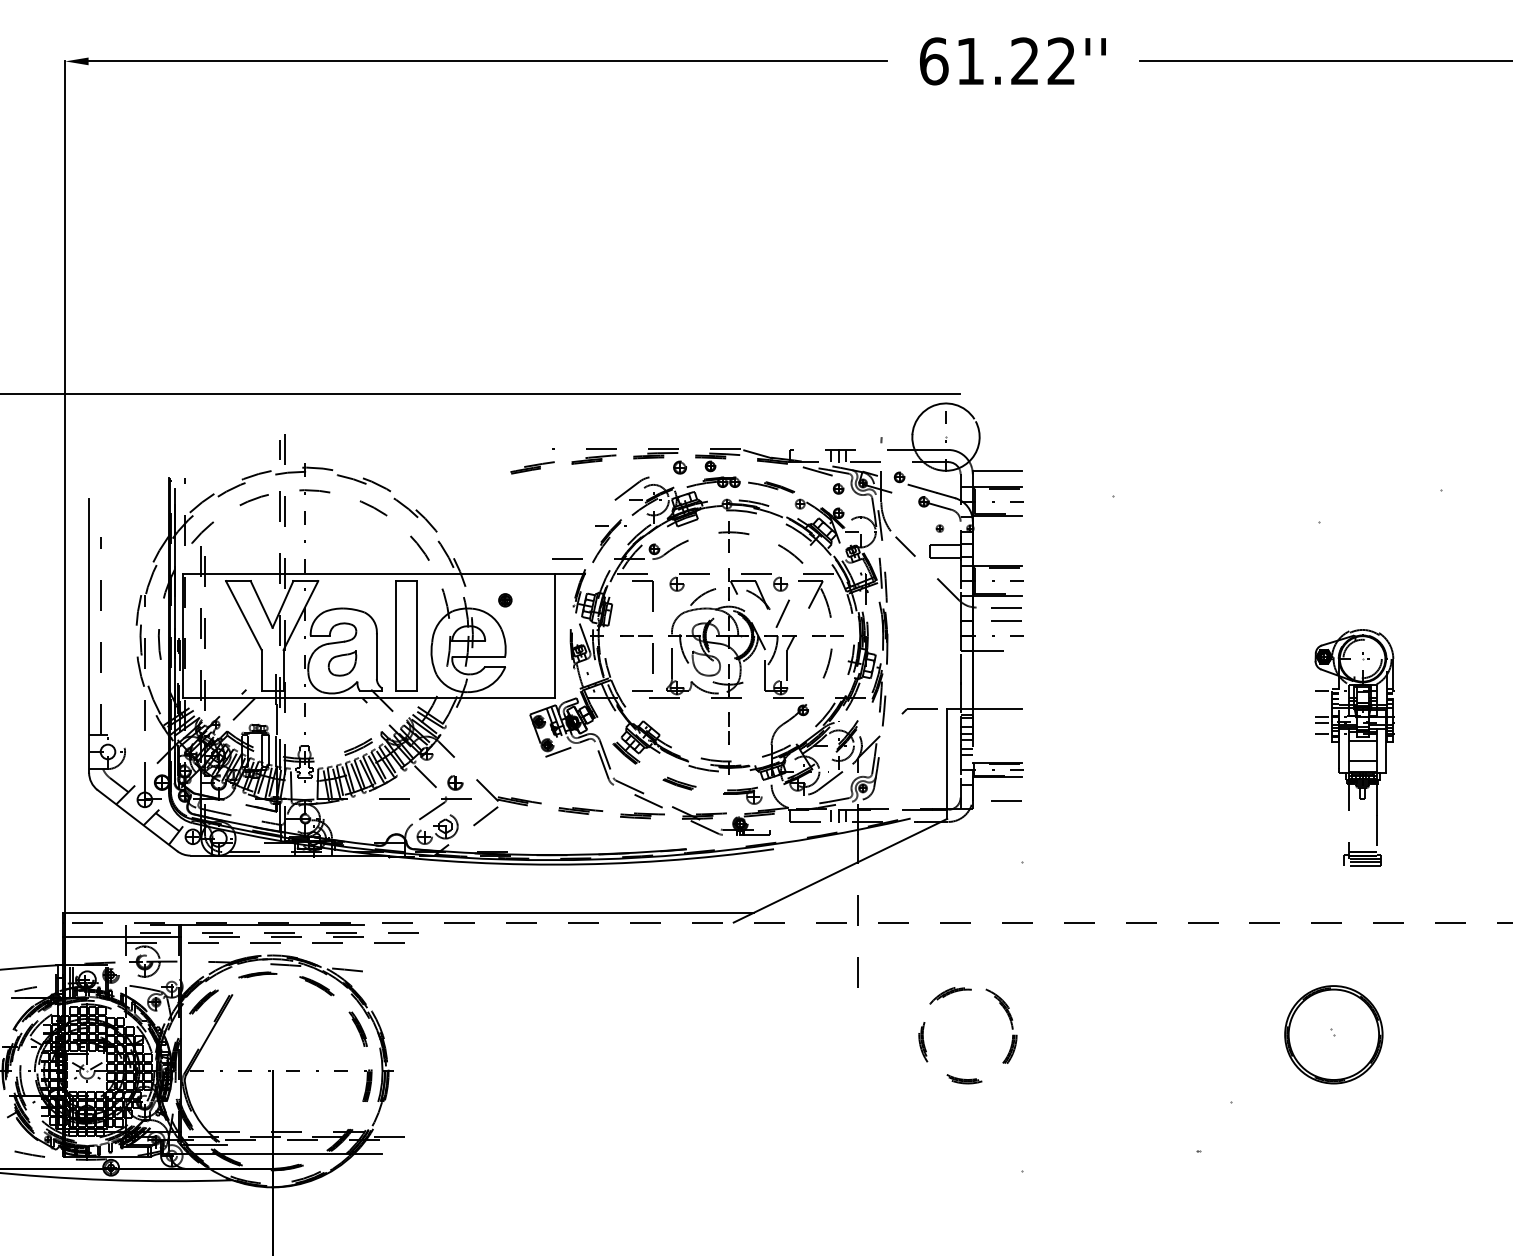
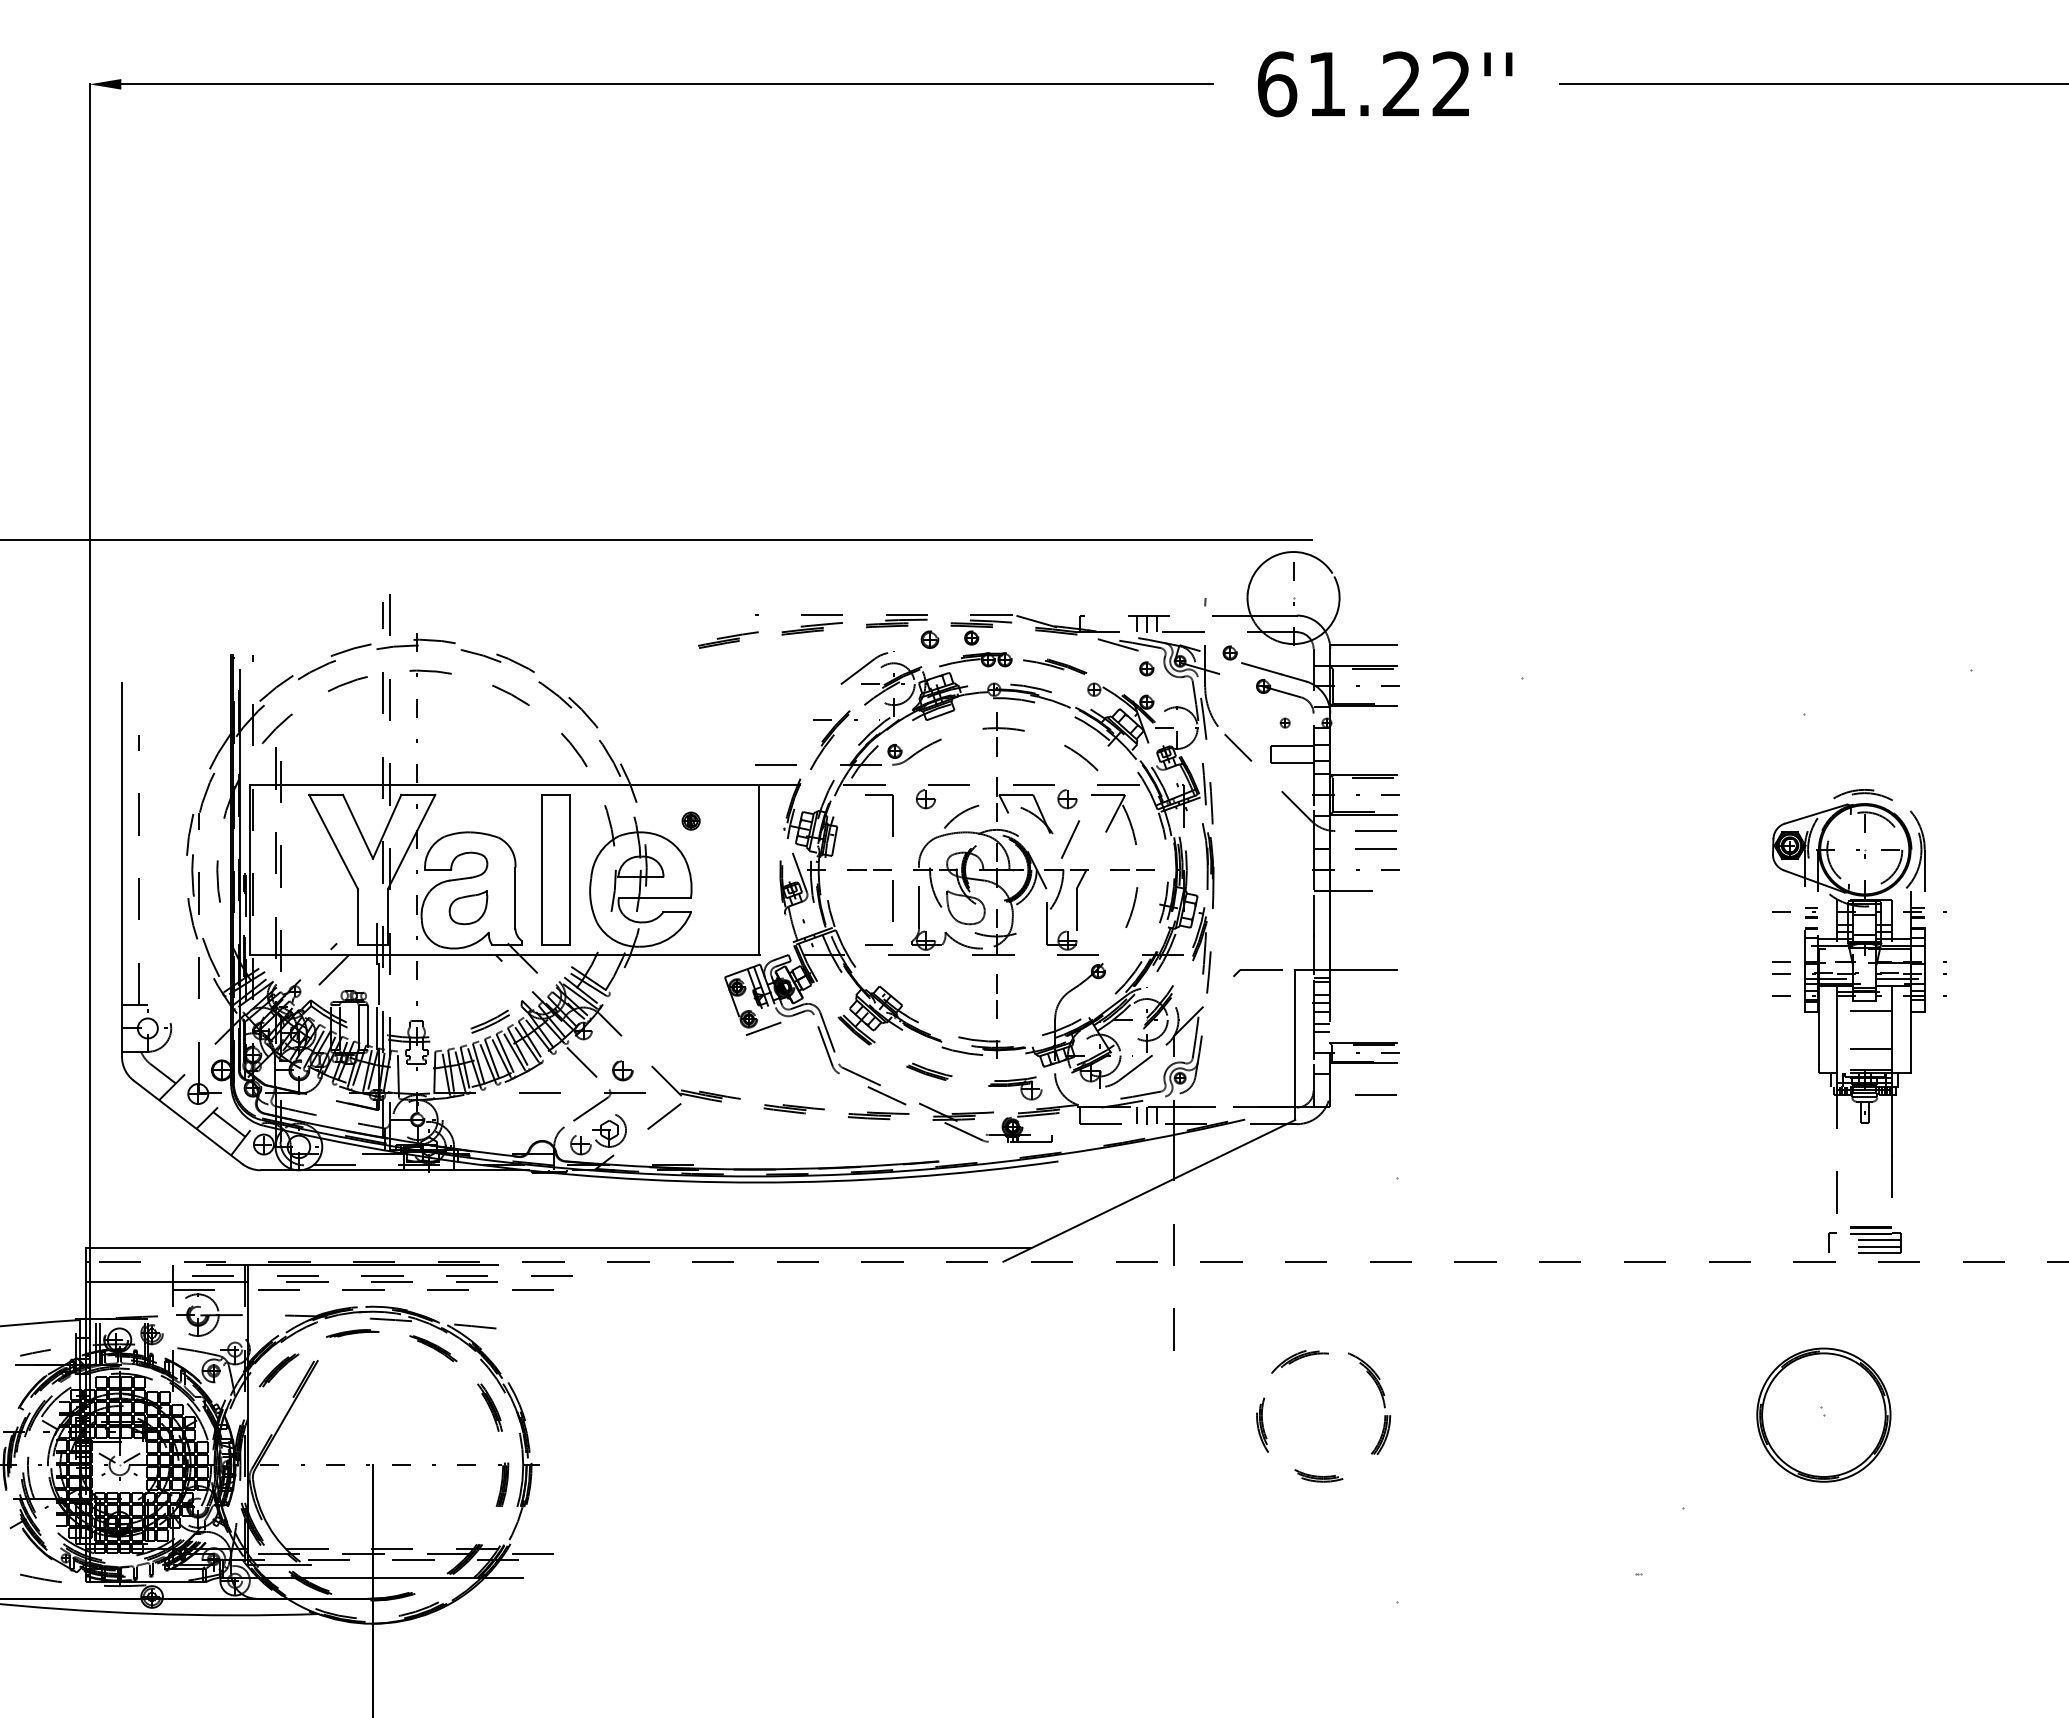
part: (1359, 746) -> (1859, 1021), size x1.43

